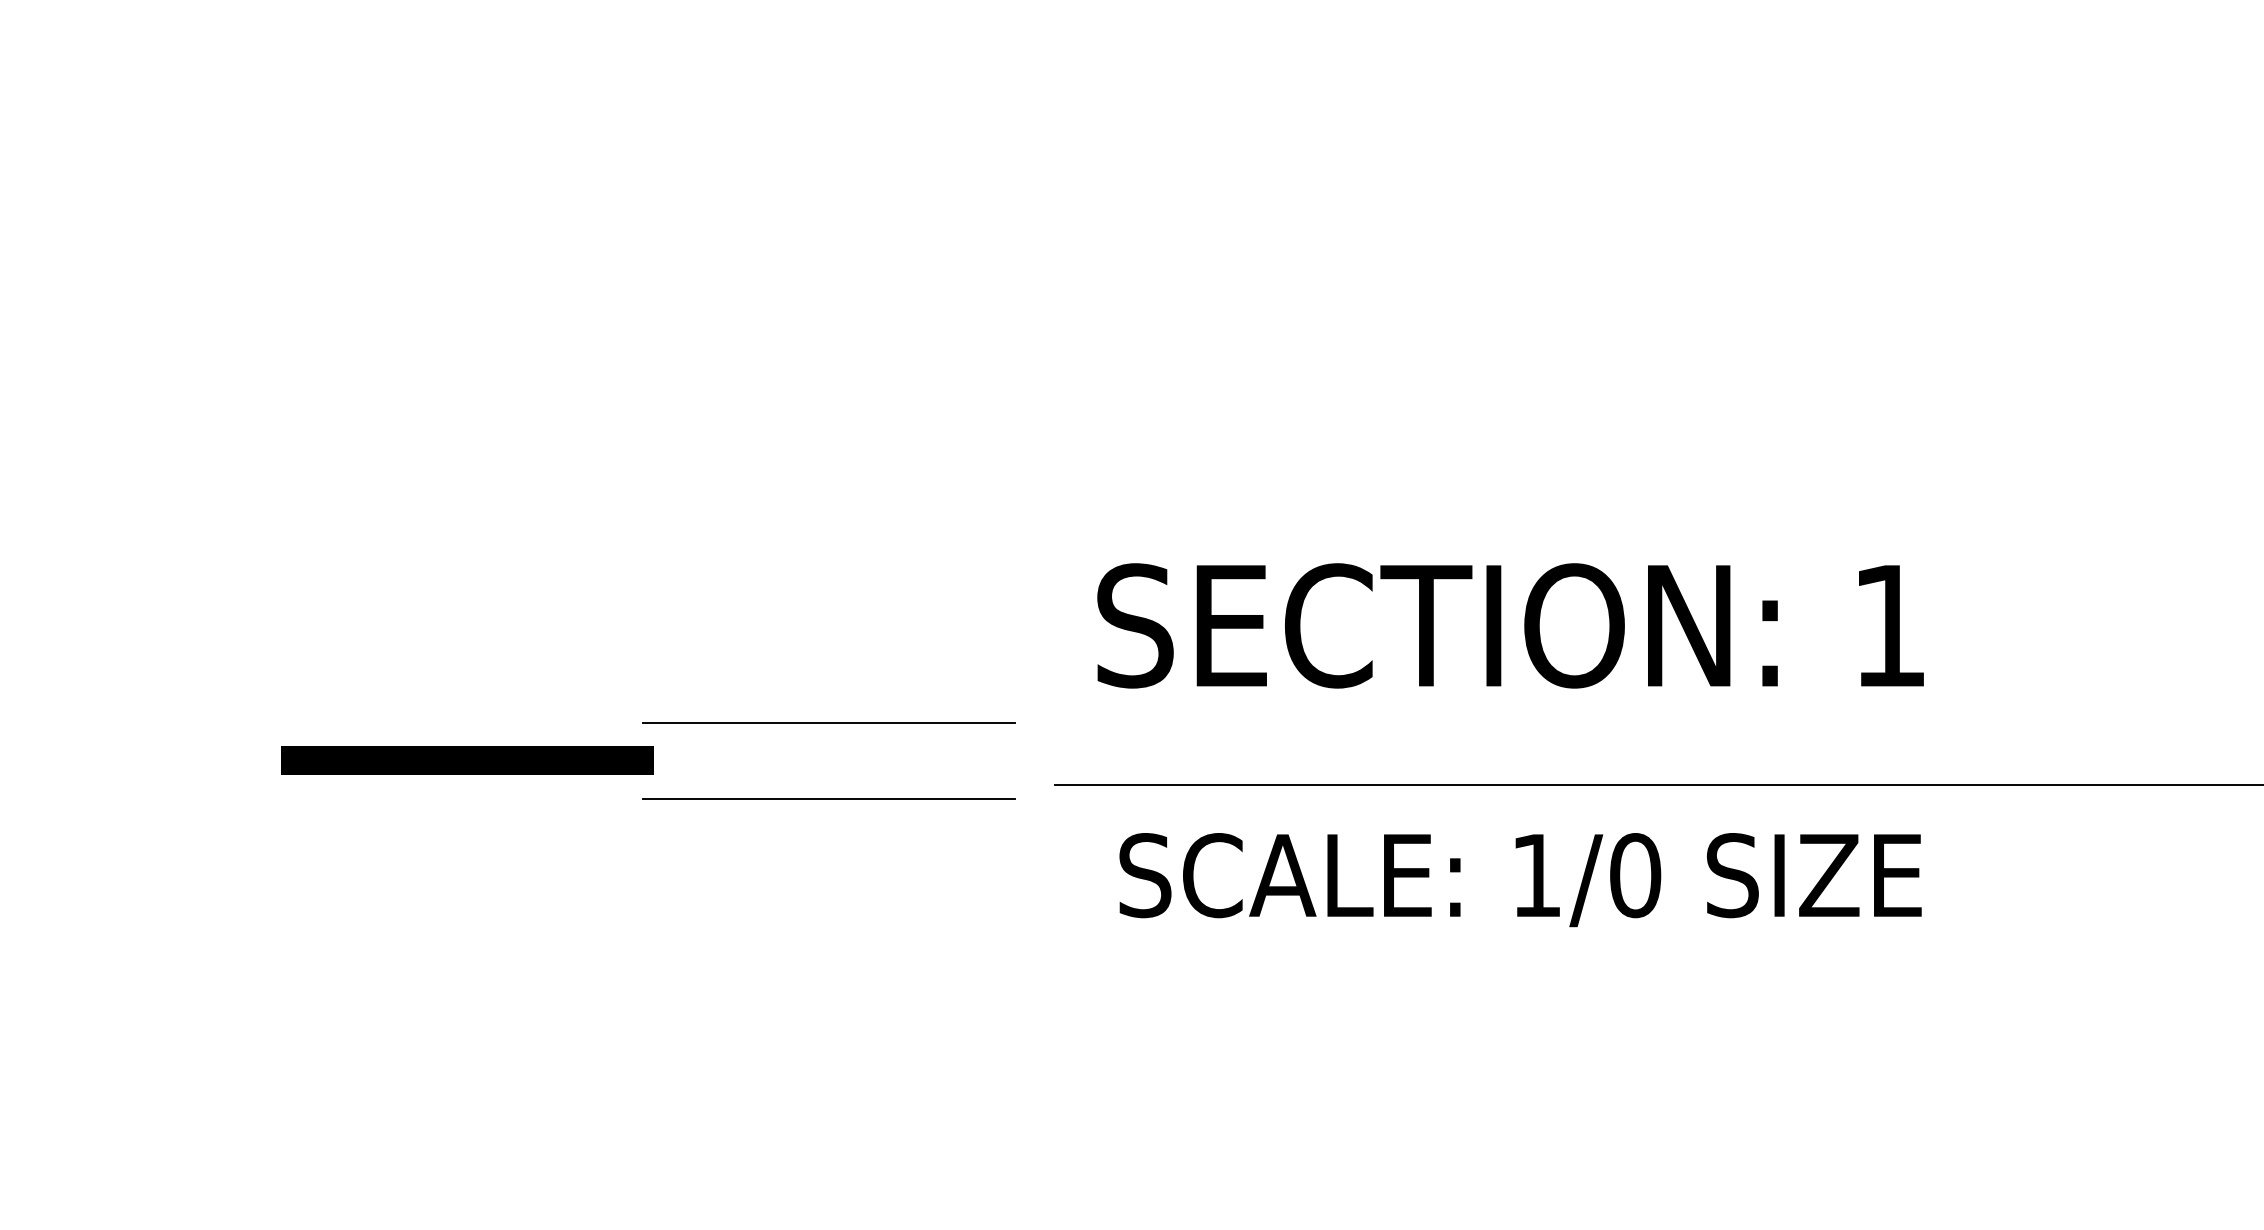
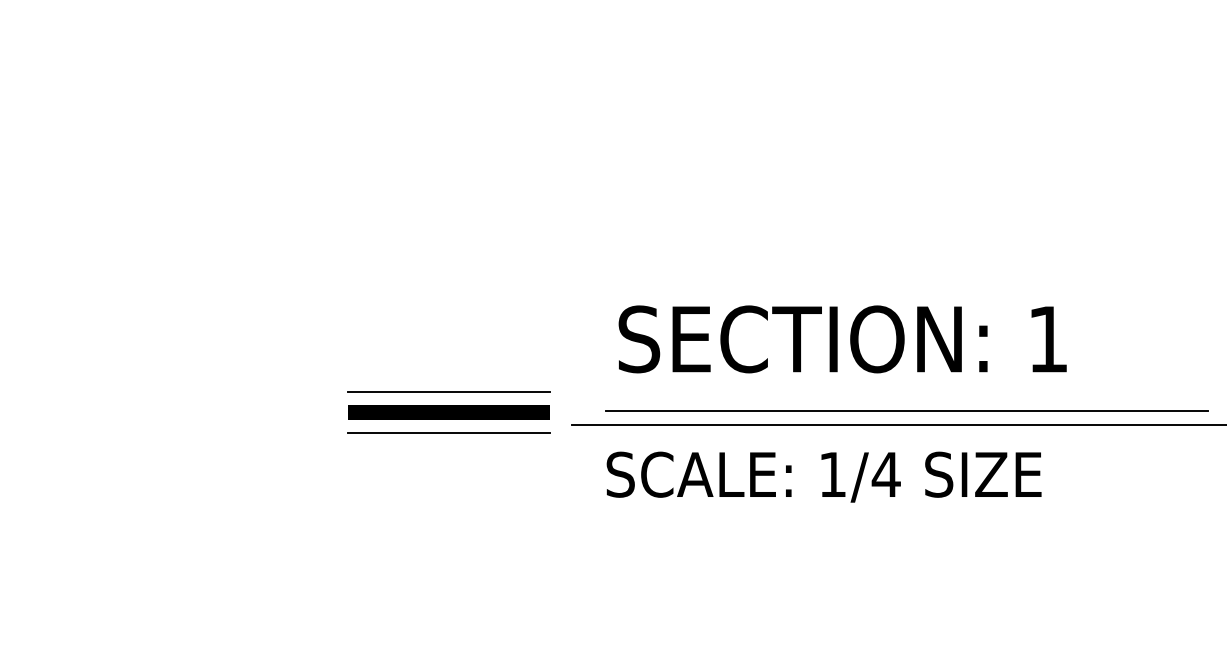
text: (1510, 626) -> (842, 339), moved
line: (1672, 757) -> (906, 410), added
line: (466, 760) -> (448, 412), moved
text: (1633, 875) -> (885, 474), 1/0 -> 1/4

